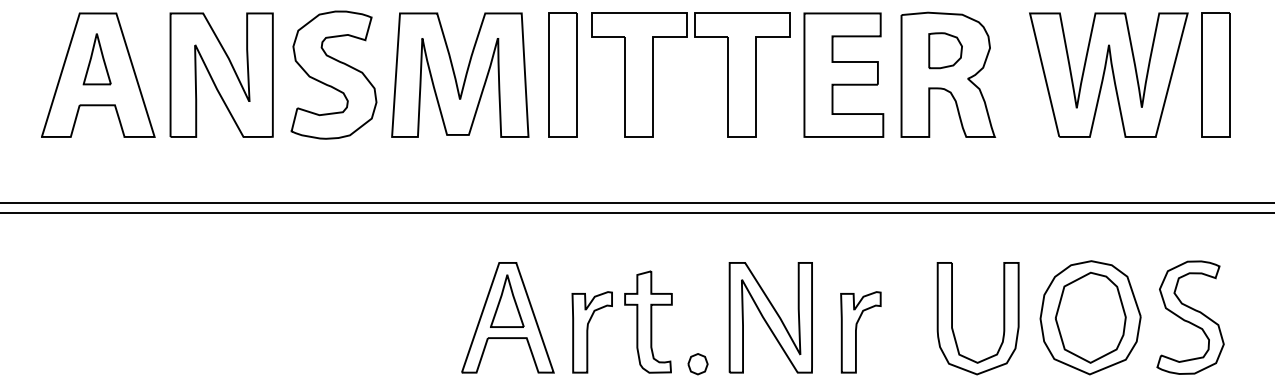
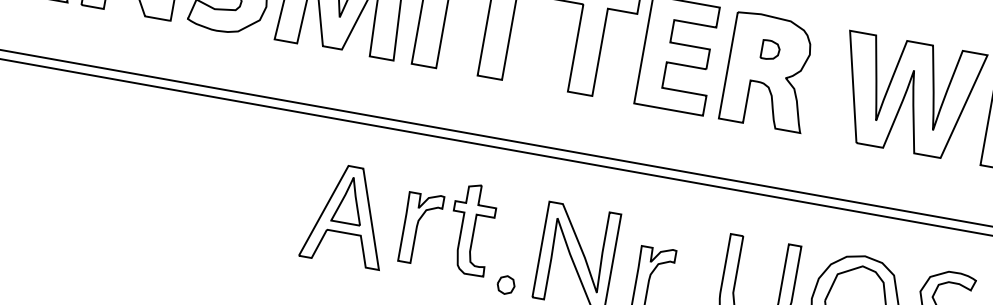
part: (945, 50) -> (770, 49), size x0.6
part: (648, 321) -> (471, 228), moved
part: (591, 332) -> (420, 228), moved

